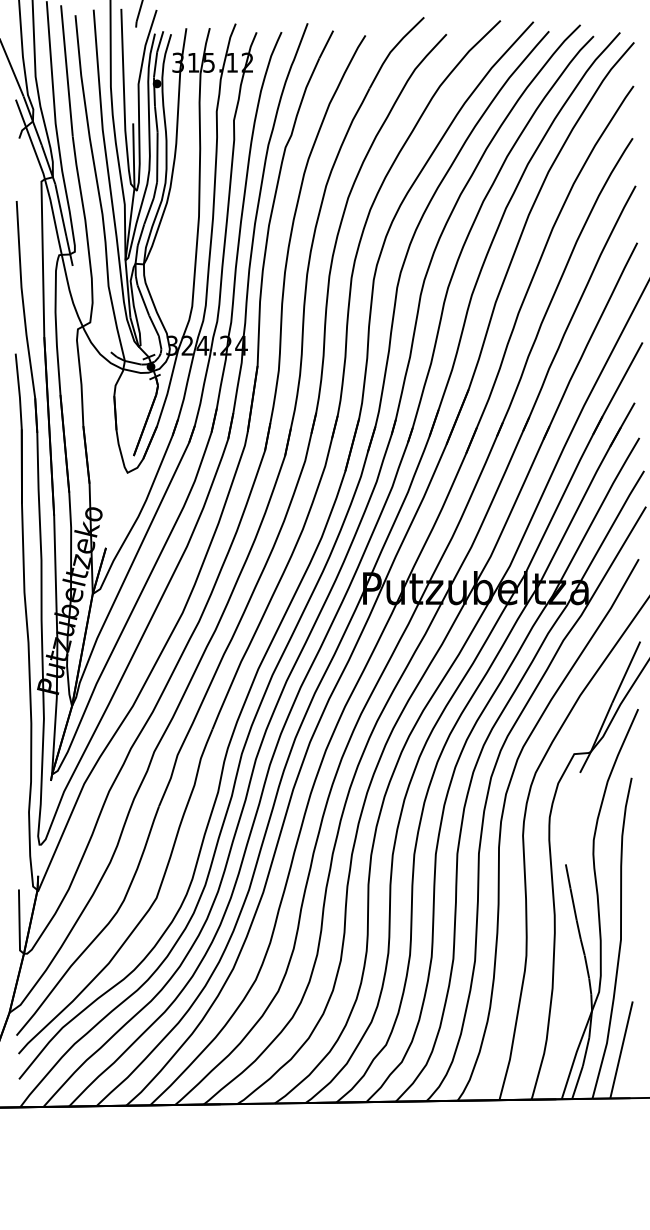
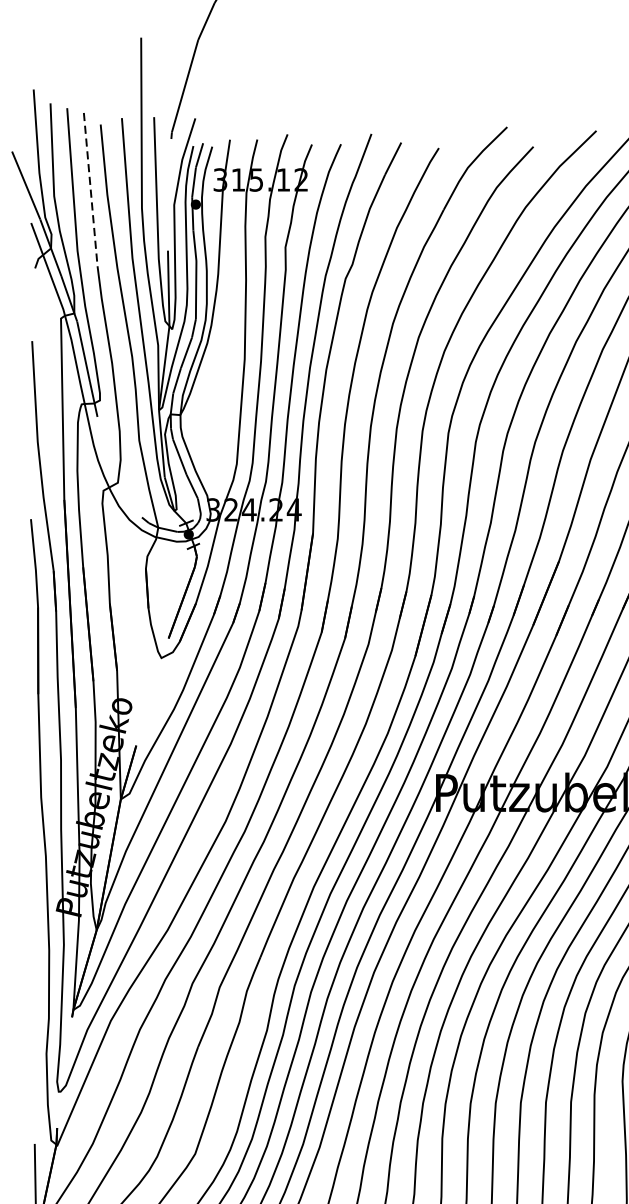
line: (66, 71) -> (90, 190), solid -> dashed

